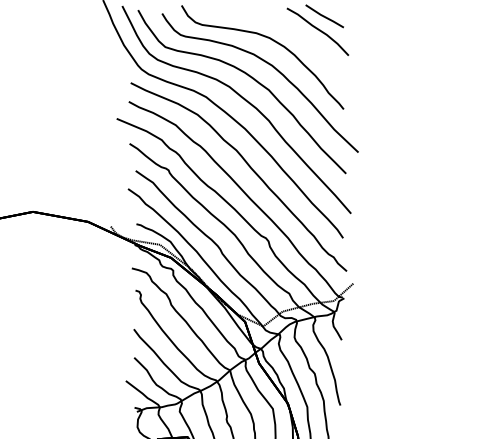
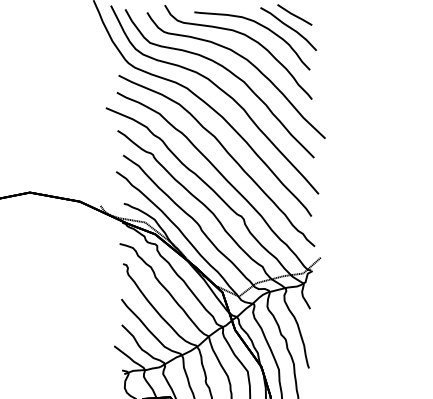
part: (285, 27) -> (259, 25), added

